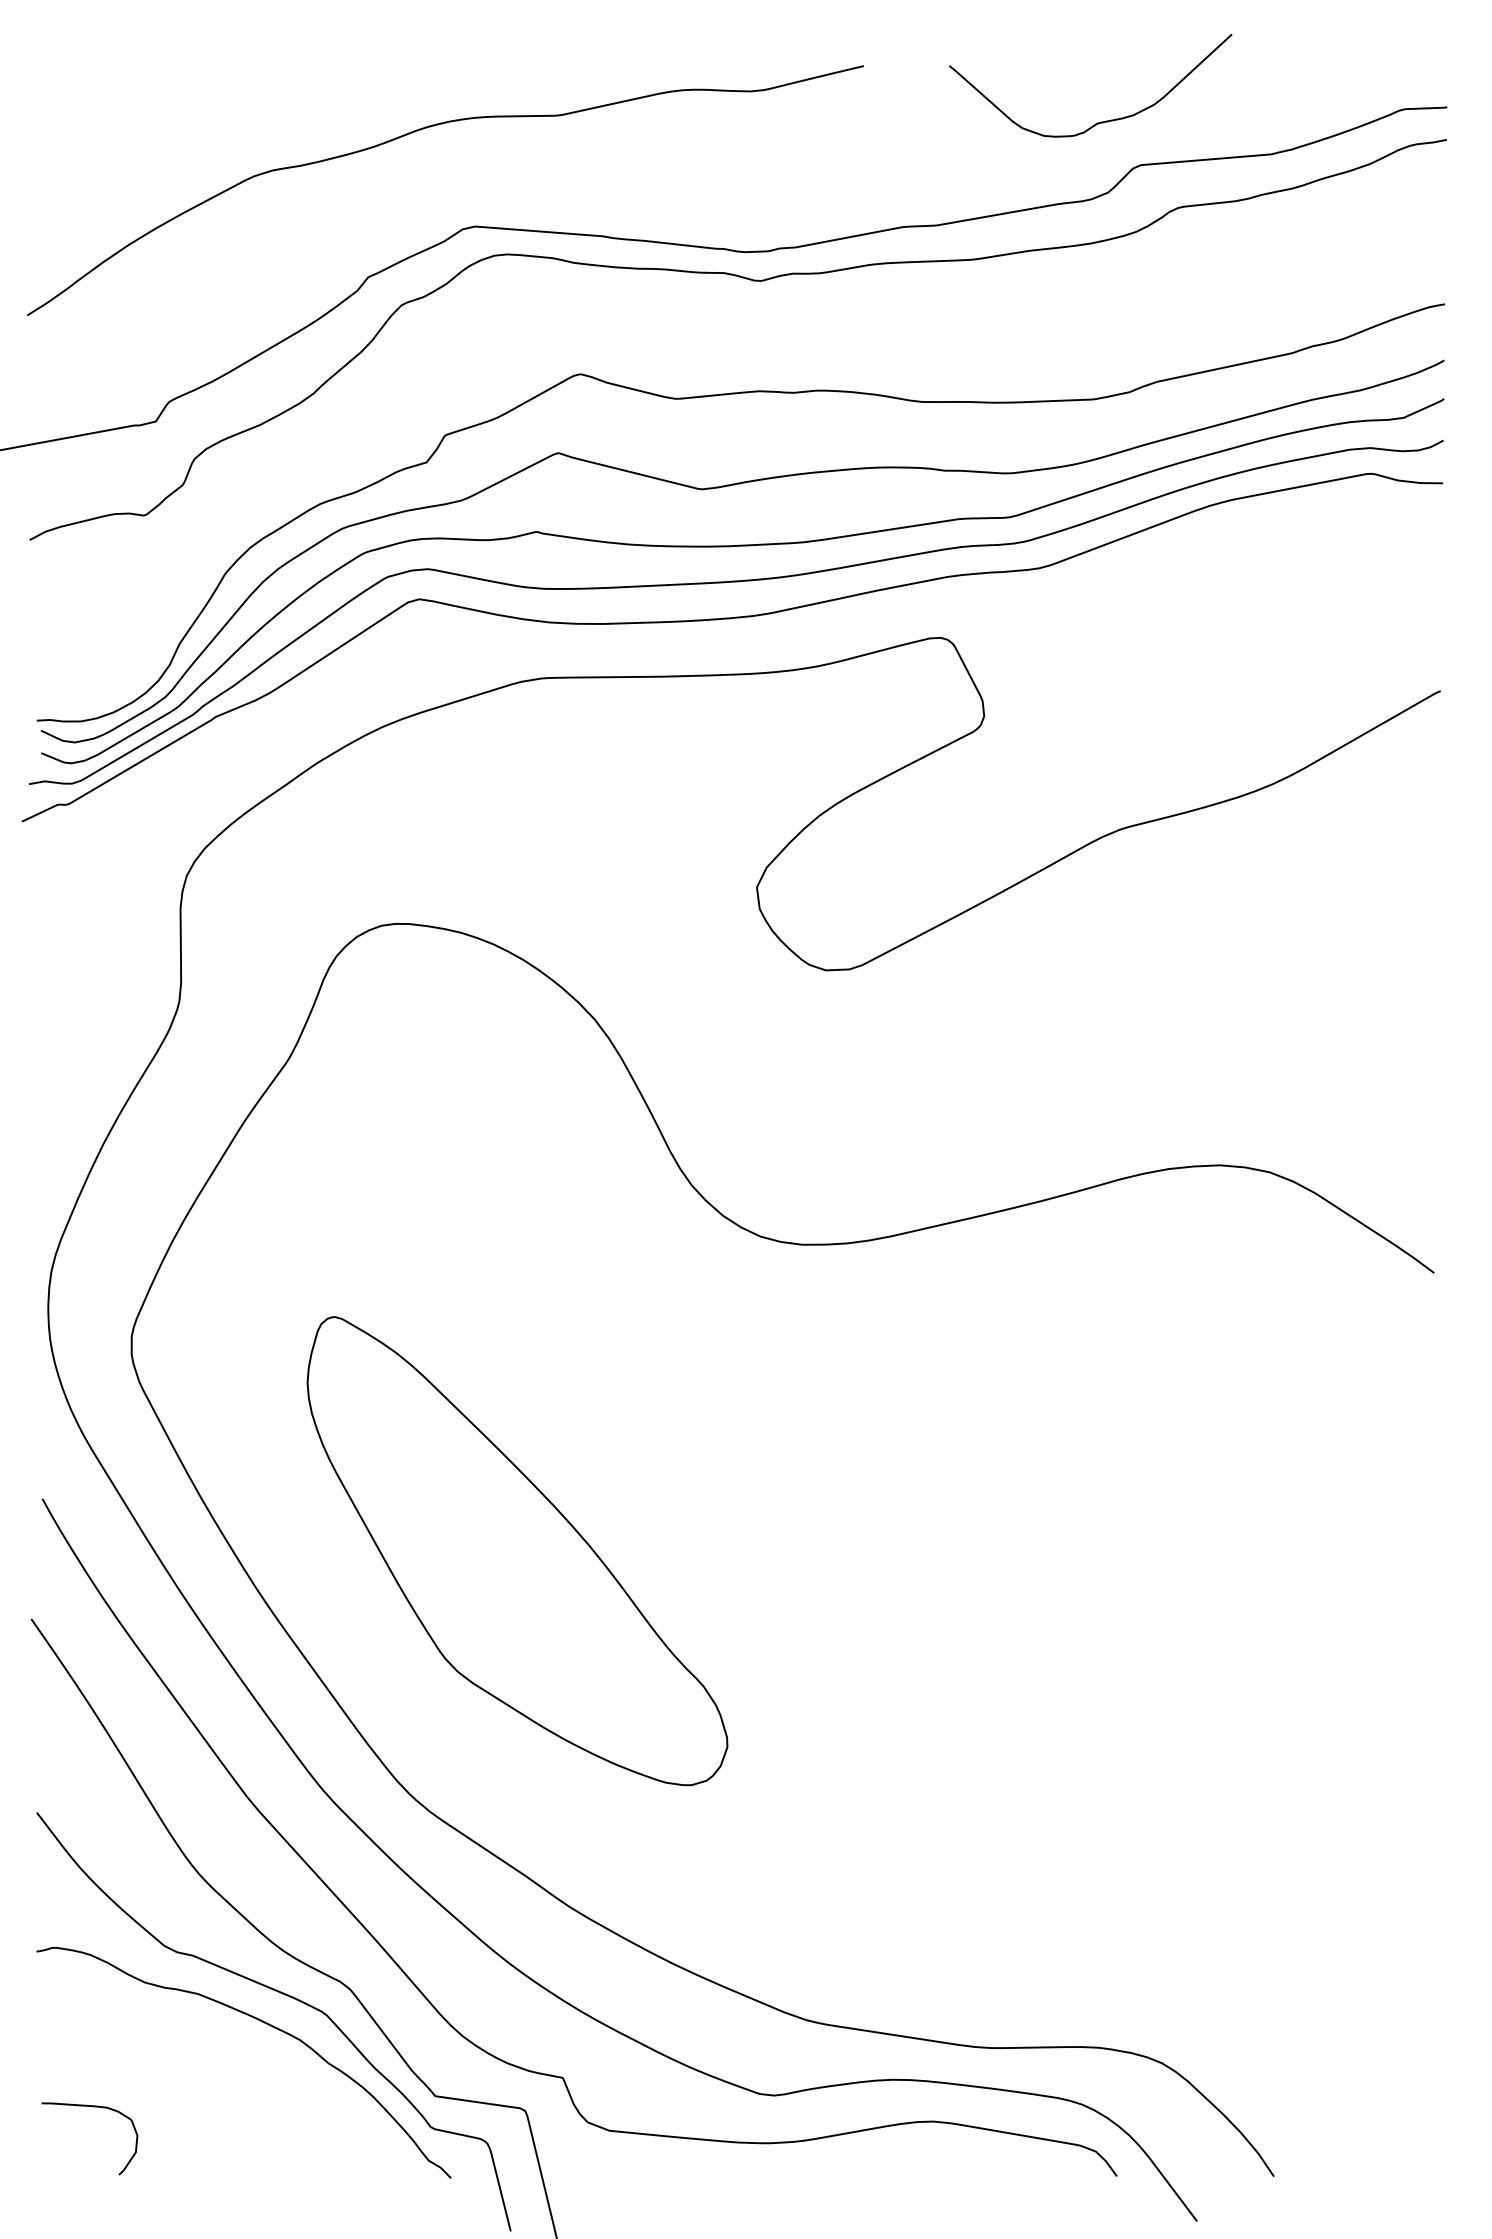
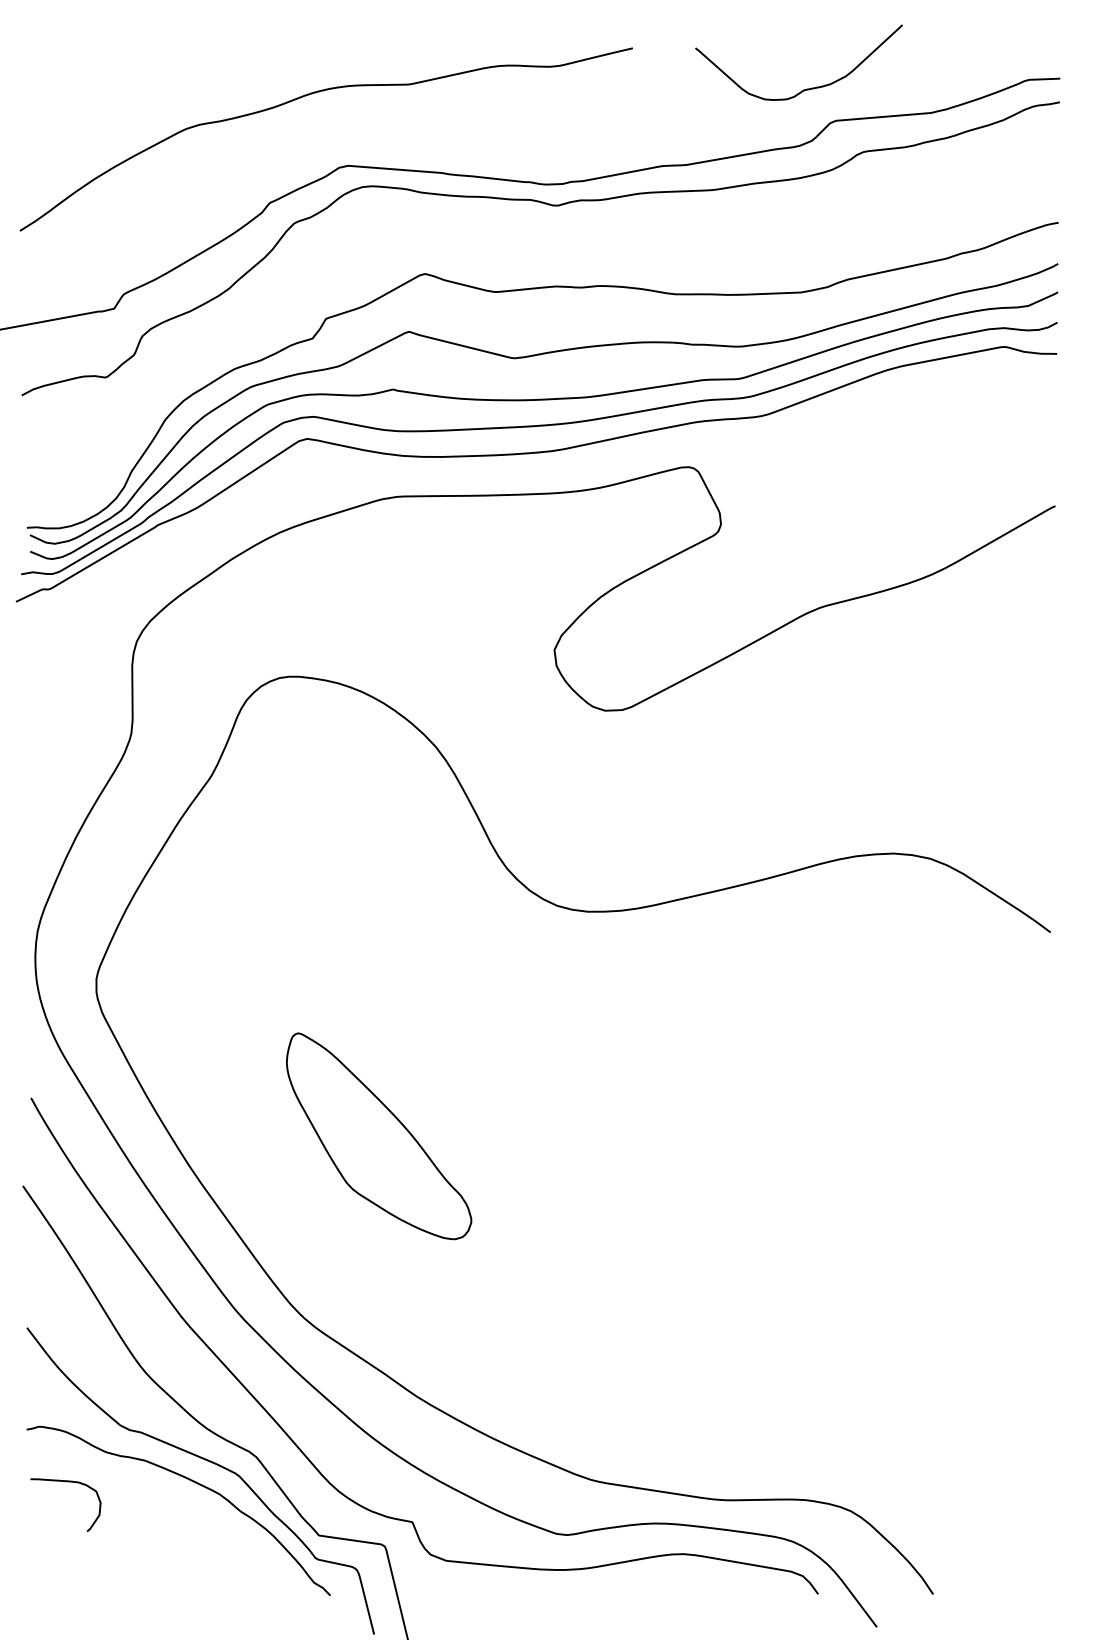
part: (517, 1551) -> (379, 1136), size x0.6
curve: (93, 2107) -> (68, 1482), moved

